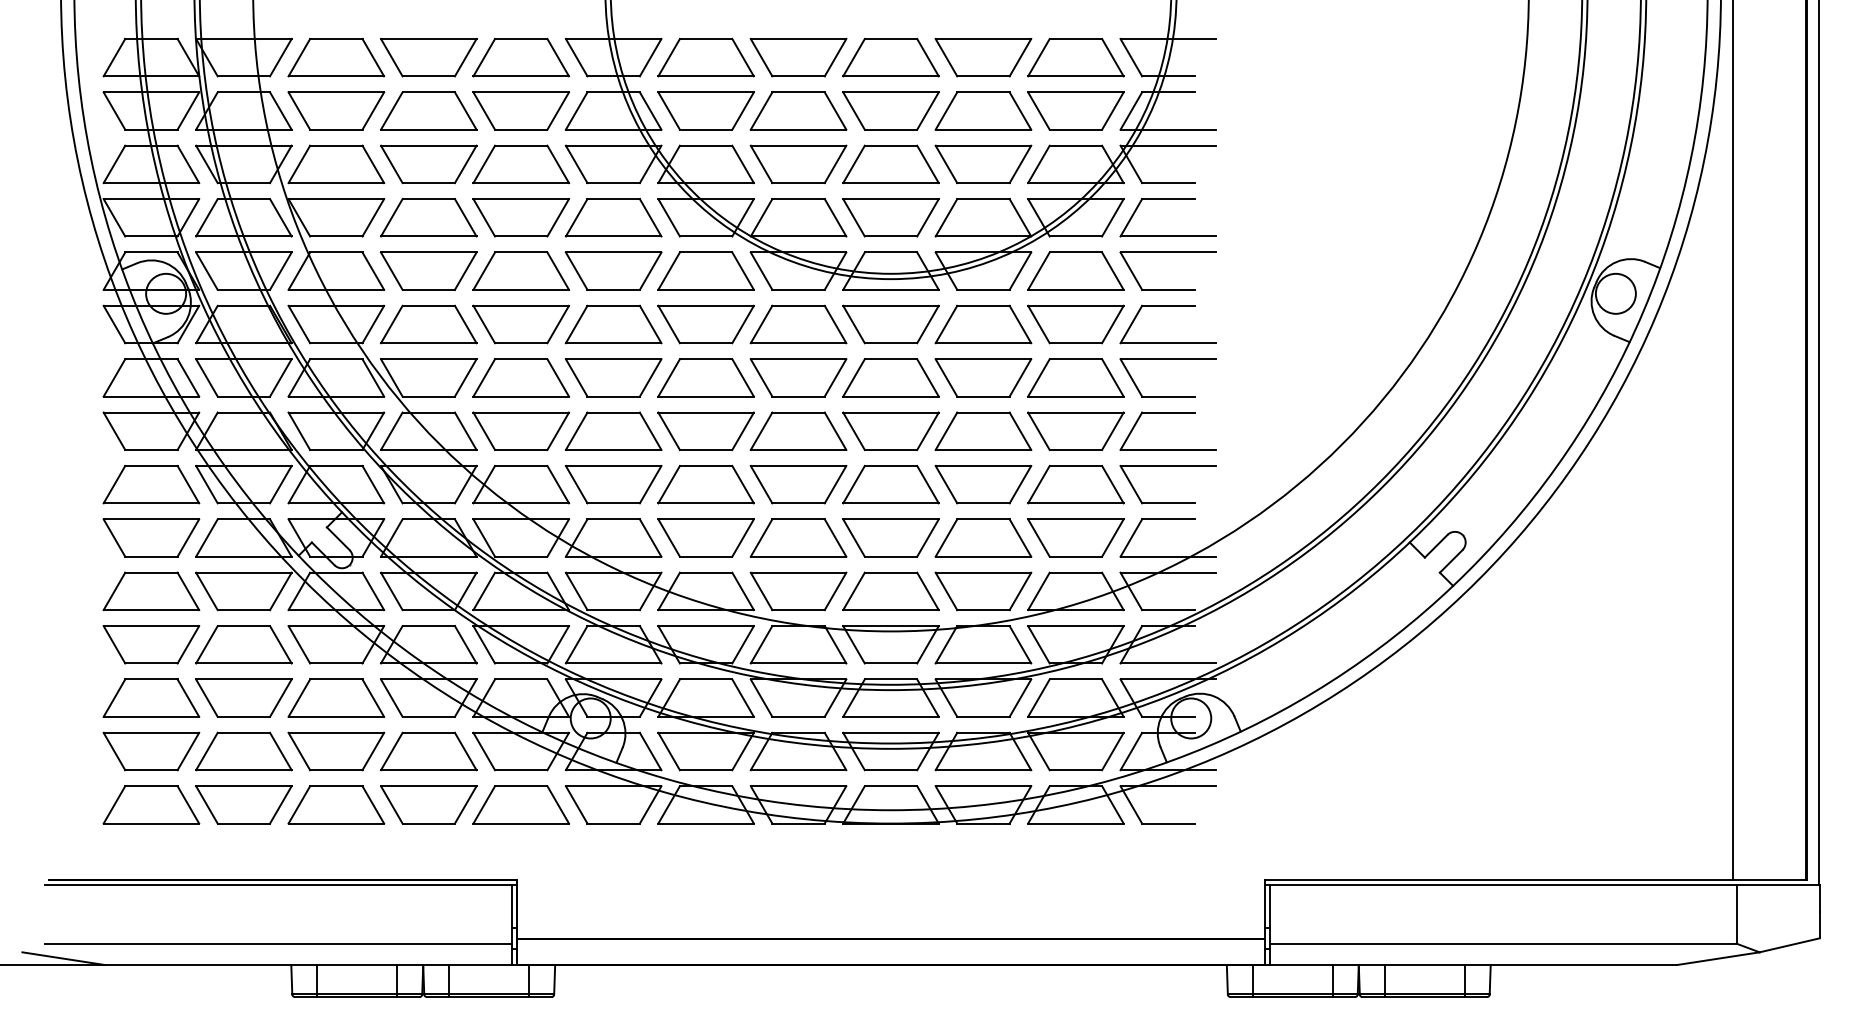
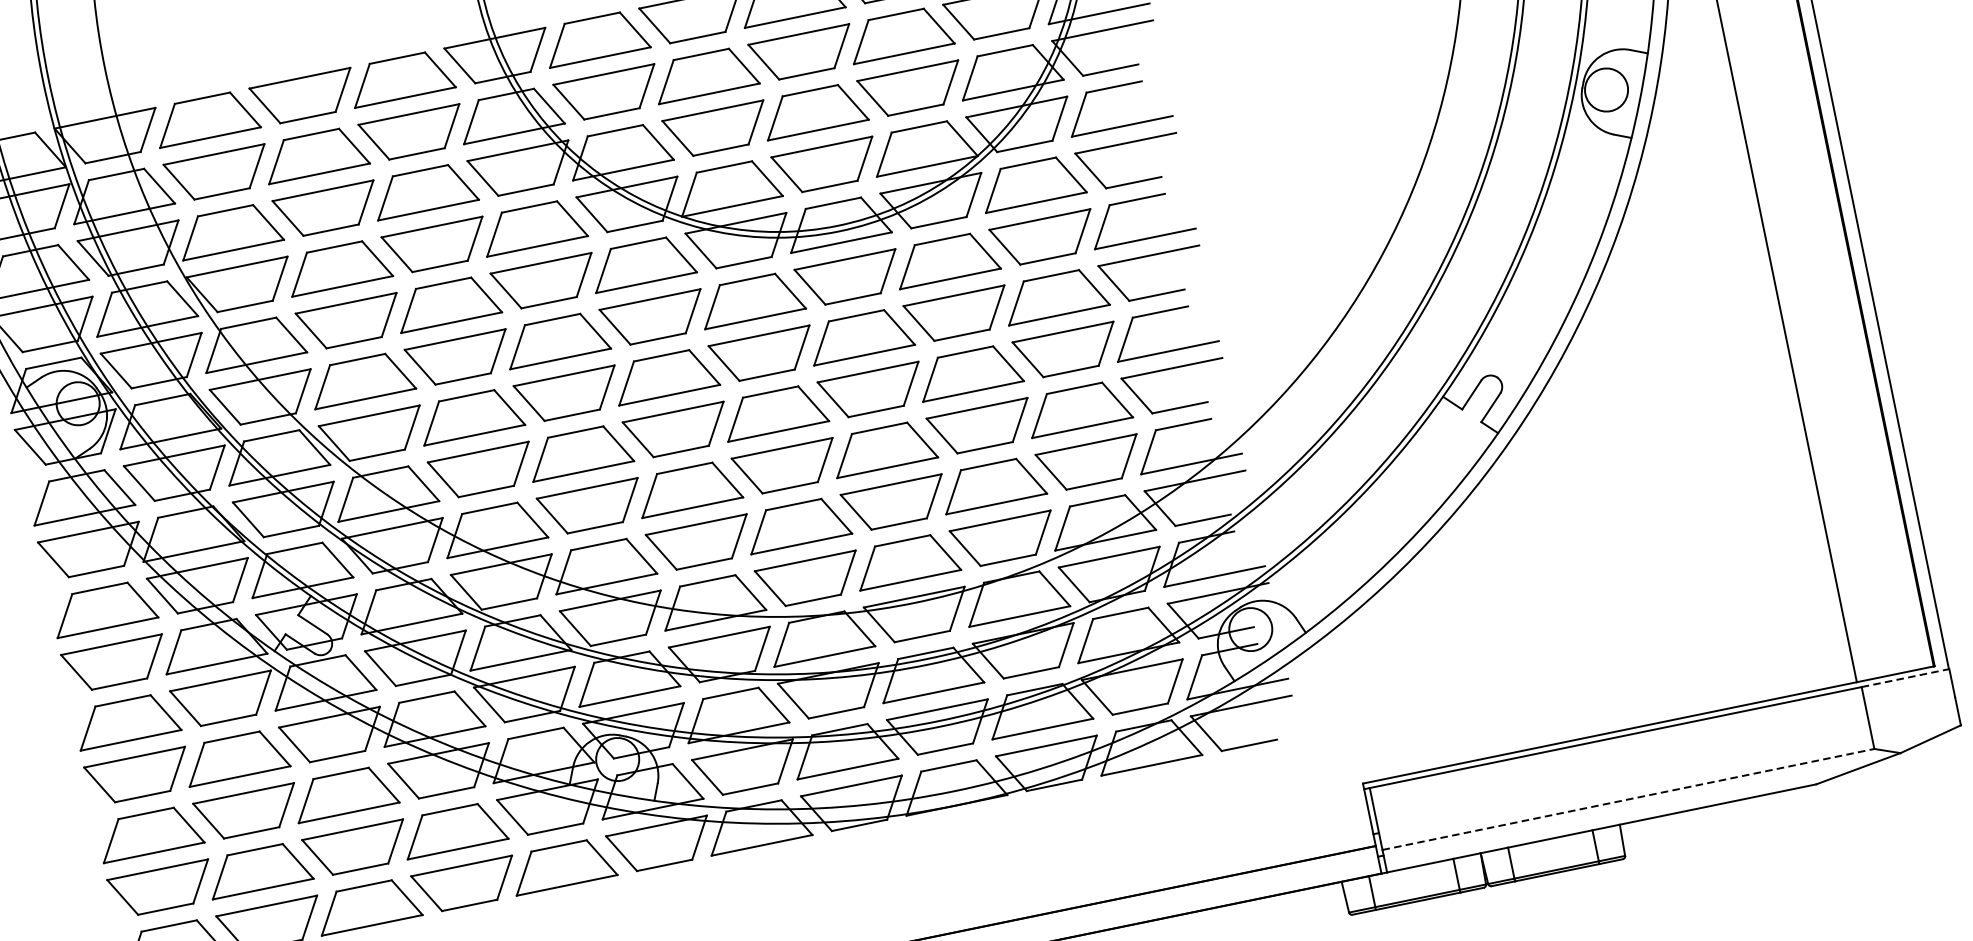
line: (1778, 884) -> (1905, 677), solid -> dashed
line: (1503, 943) -> (1628, 799), solid -> dashed

